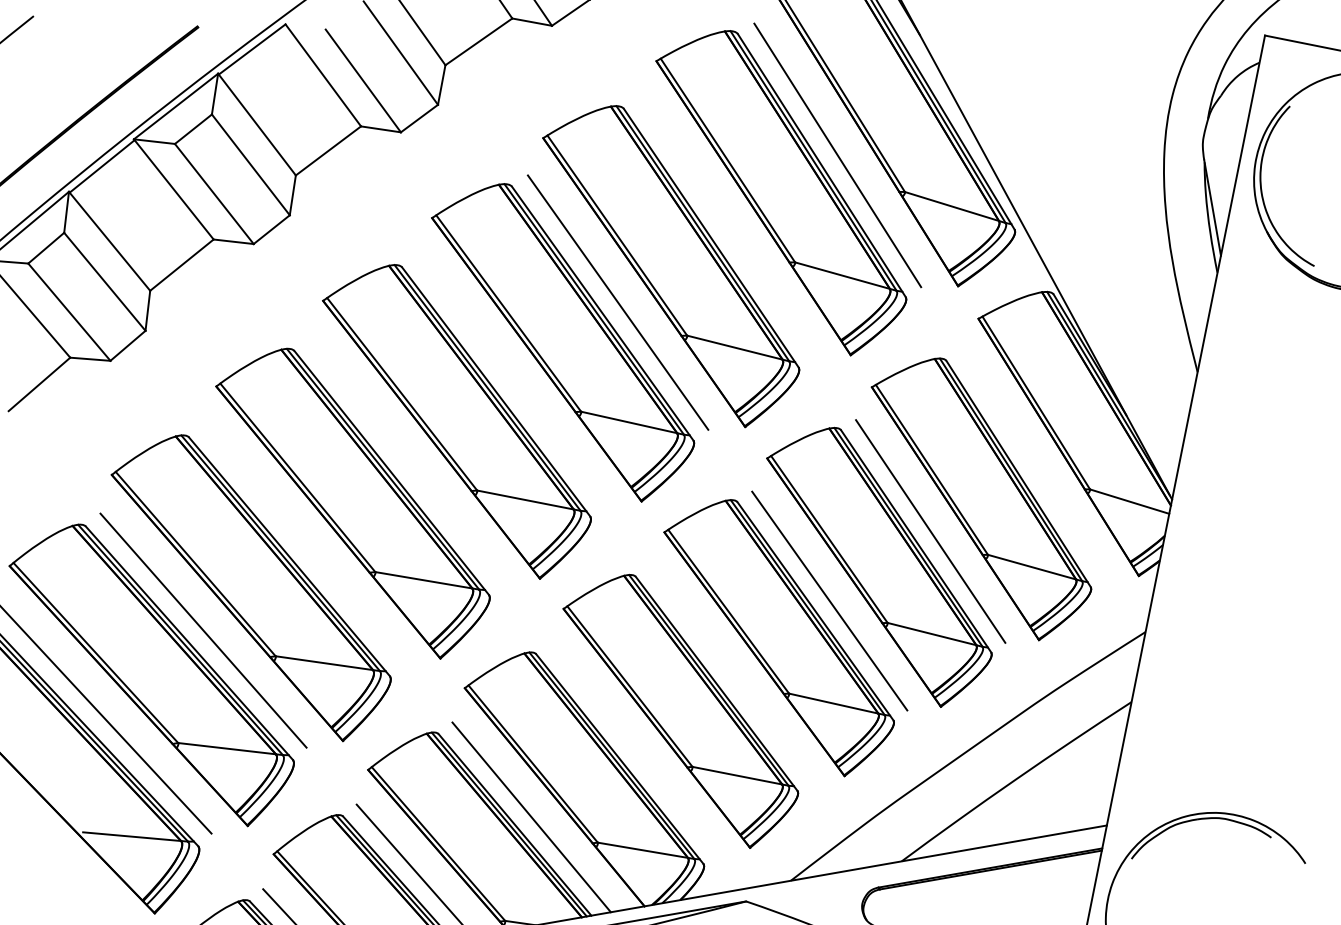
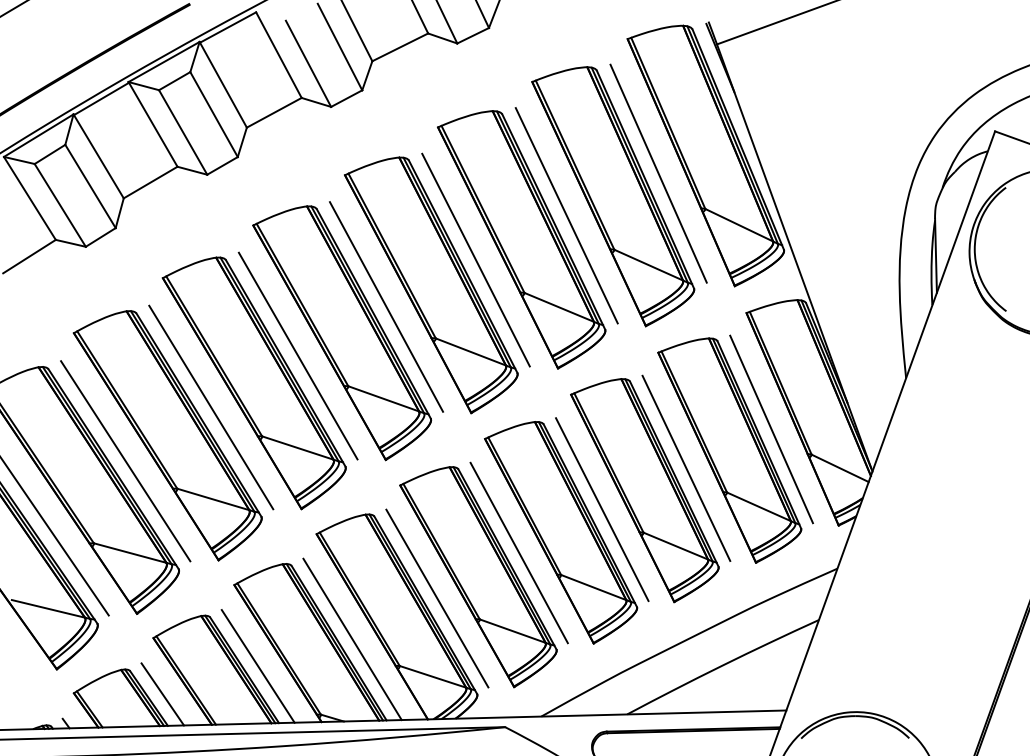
line: (726, 227) -> (566, 215), added
line: (511, 379) -> (386, 306), added
line: (405, 460) -> (297, 355), added
line: (1033, 464) -> (771, 429), added
line: (304, 544) -> (211, 407), added
line: (729, 672) -> (518, 552), added
line: (633, 748) -> (437, 598), added

